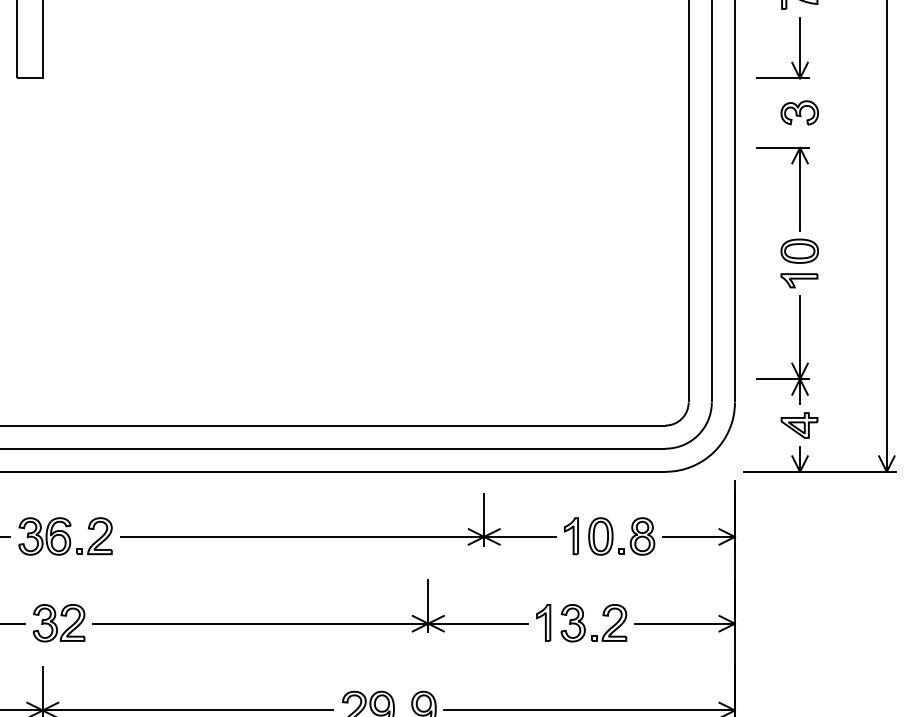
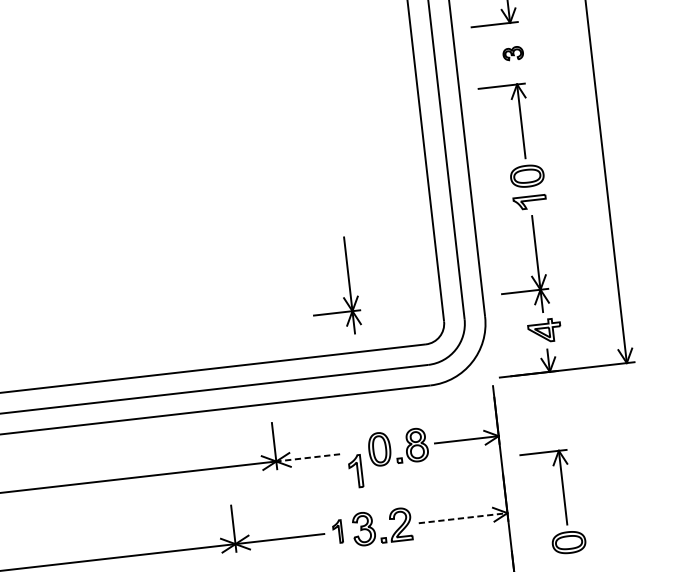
part: (799, 112) -> (513, 53), size x0.6
part: (580, 362) -> (344, 297), added
line: (520, 536) -> (308, 457), solid -> dashed
part: (571, 536) -> (355, 471), moved
part: (799, 617) -> (564, 501), added
part: (543, 622) -> (337, 531), size x0.7
line: (685, 623) -> (463, 517), solid -> dashed

